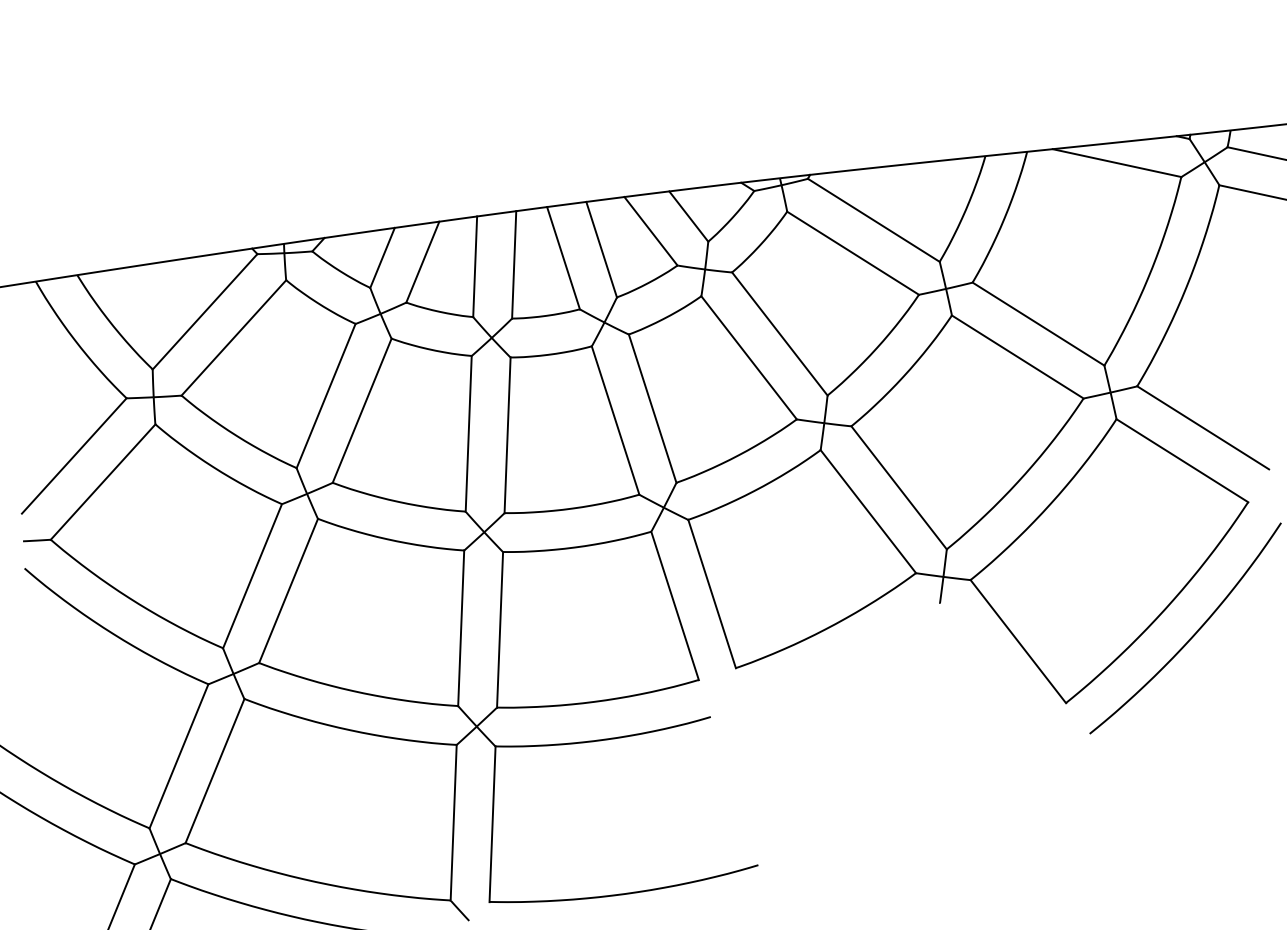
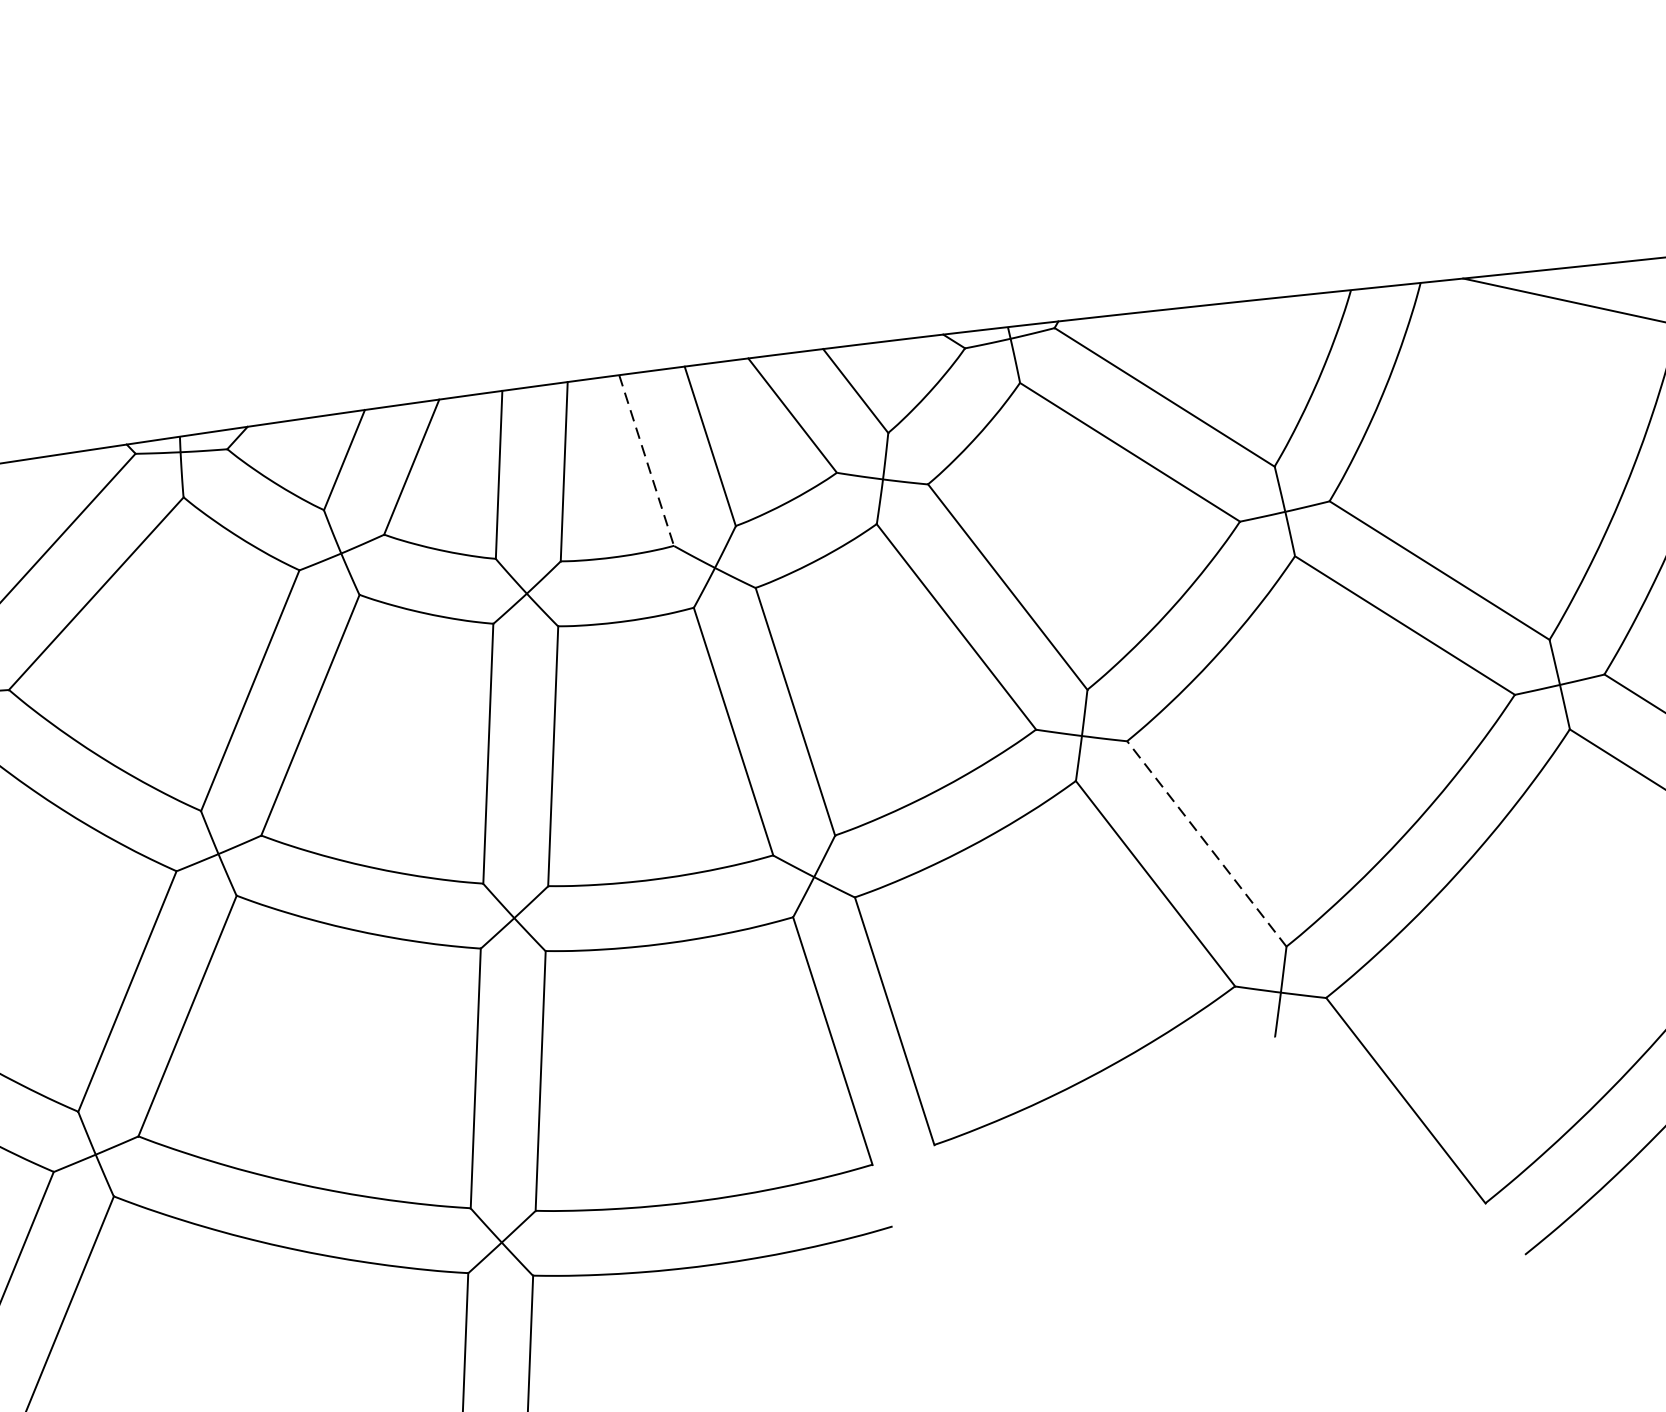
line: (563, 258) -> (646, 461), solid -> dashed
line: (899, 487) -> (1207, 843), solid -> dashed

